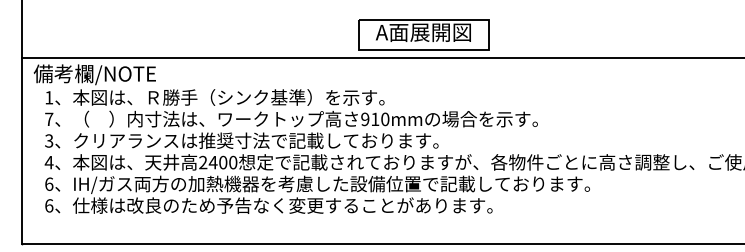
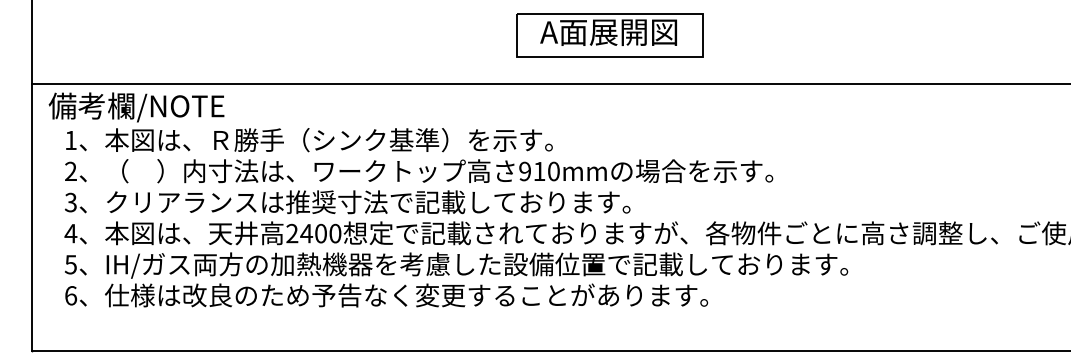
part: (423, 34) -> (608, 35), moved
text: (49, 118) -> (71, 170), 7 -> 2
text: (49, 183) -> (71, 263), 6 -> 5

